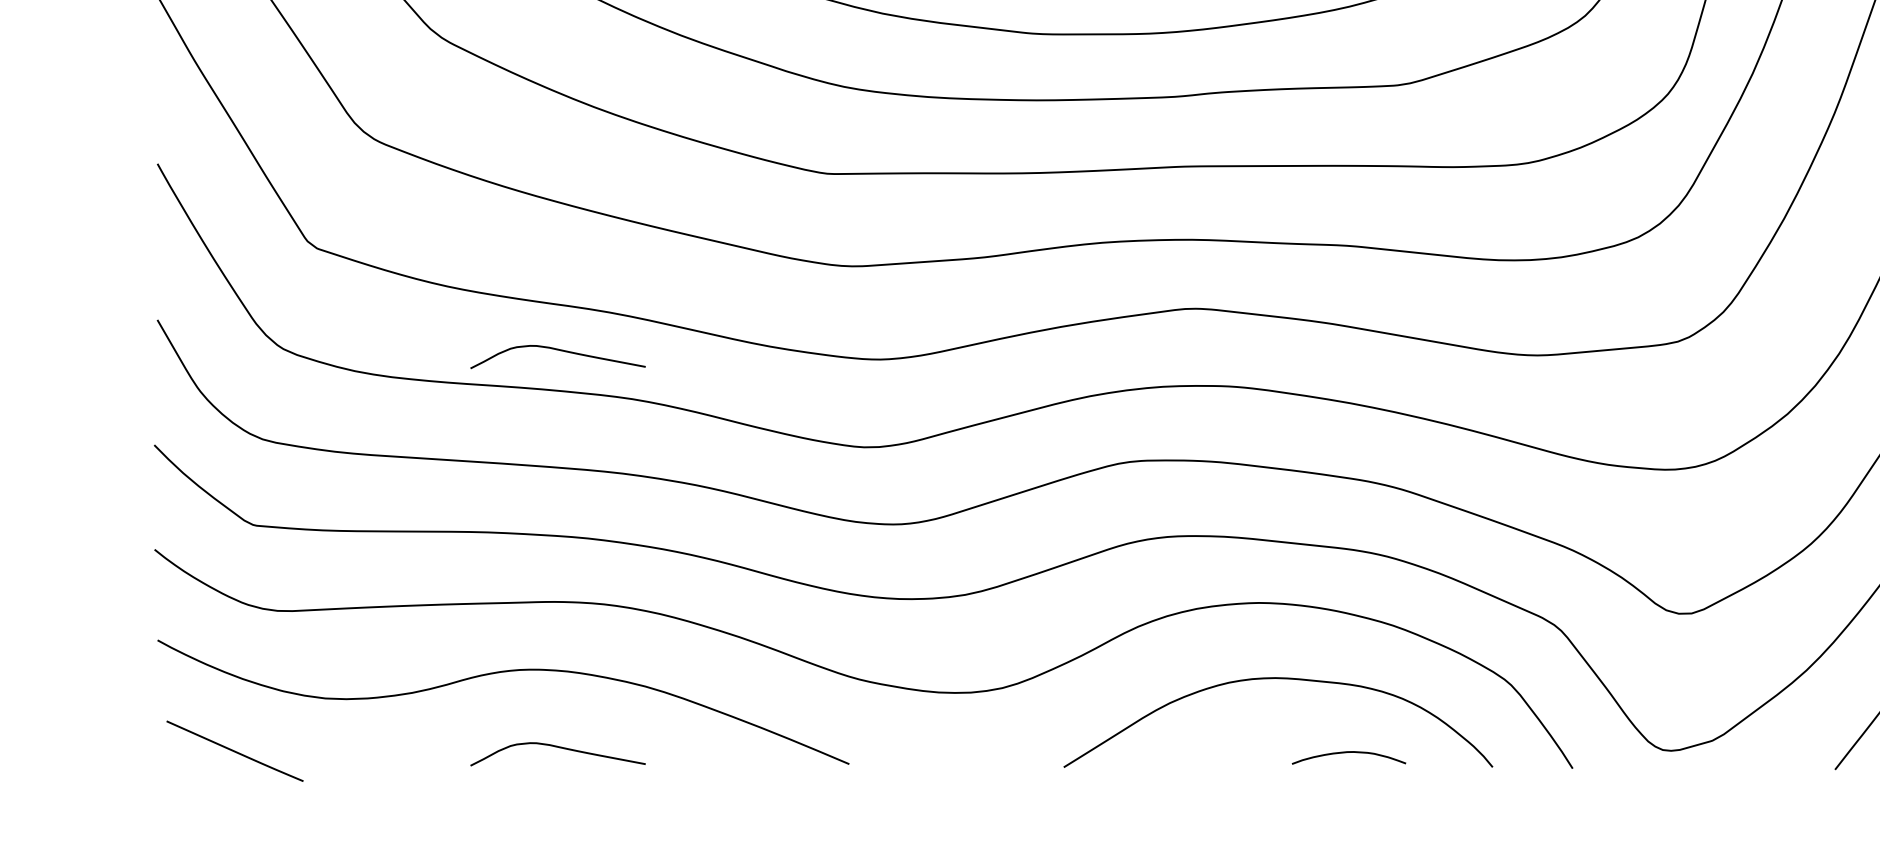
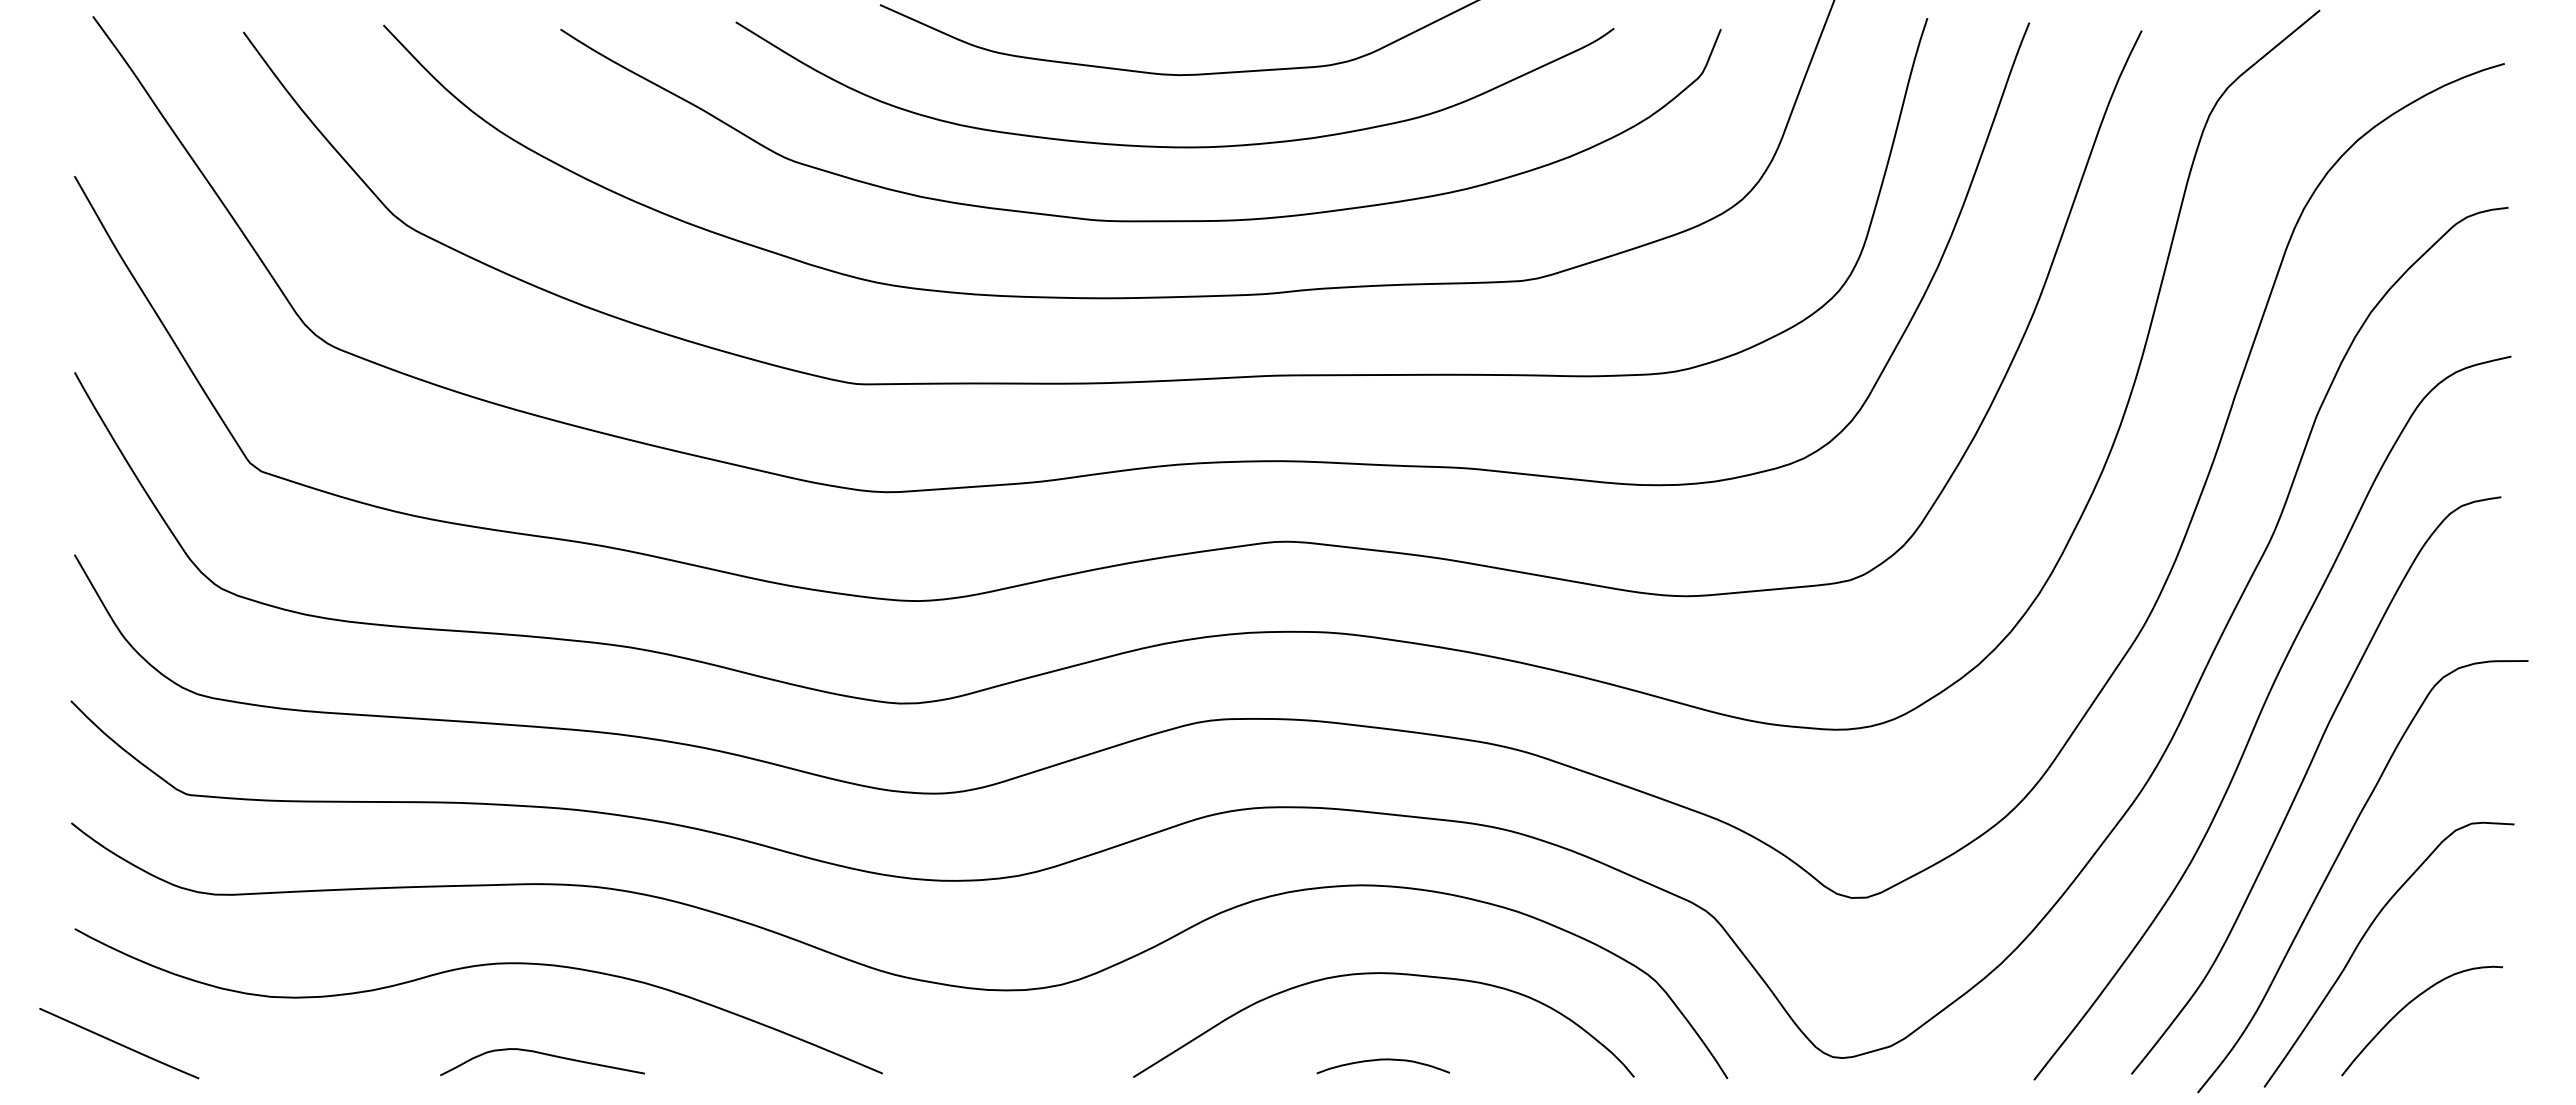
curve: (558, 350) -> (542, 590), removed
line: (235, 751) -> (119, 1043), moved
curve: (1349, 752) -> (1383, 1060), moved

